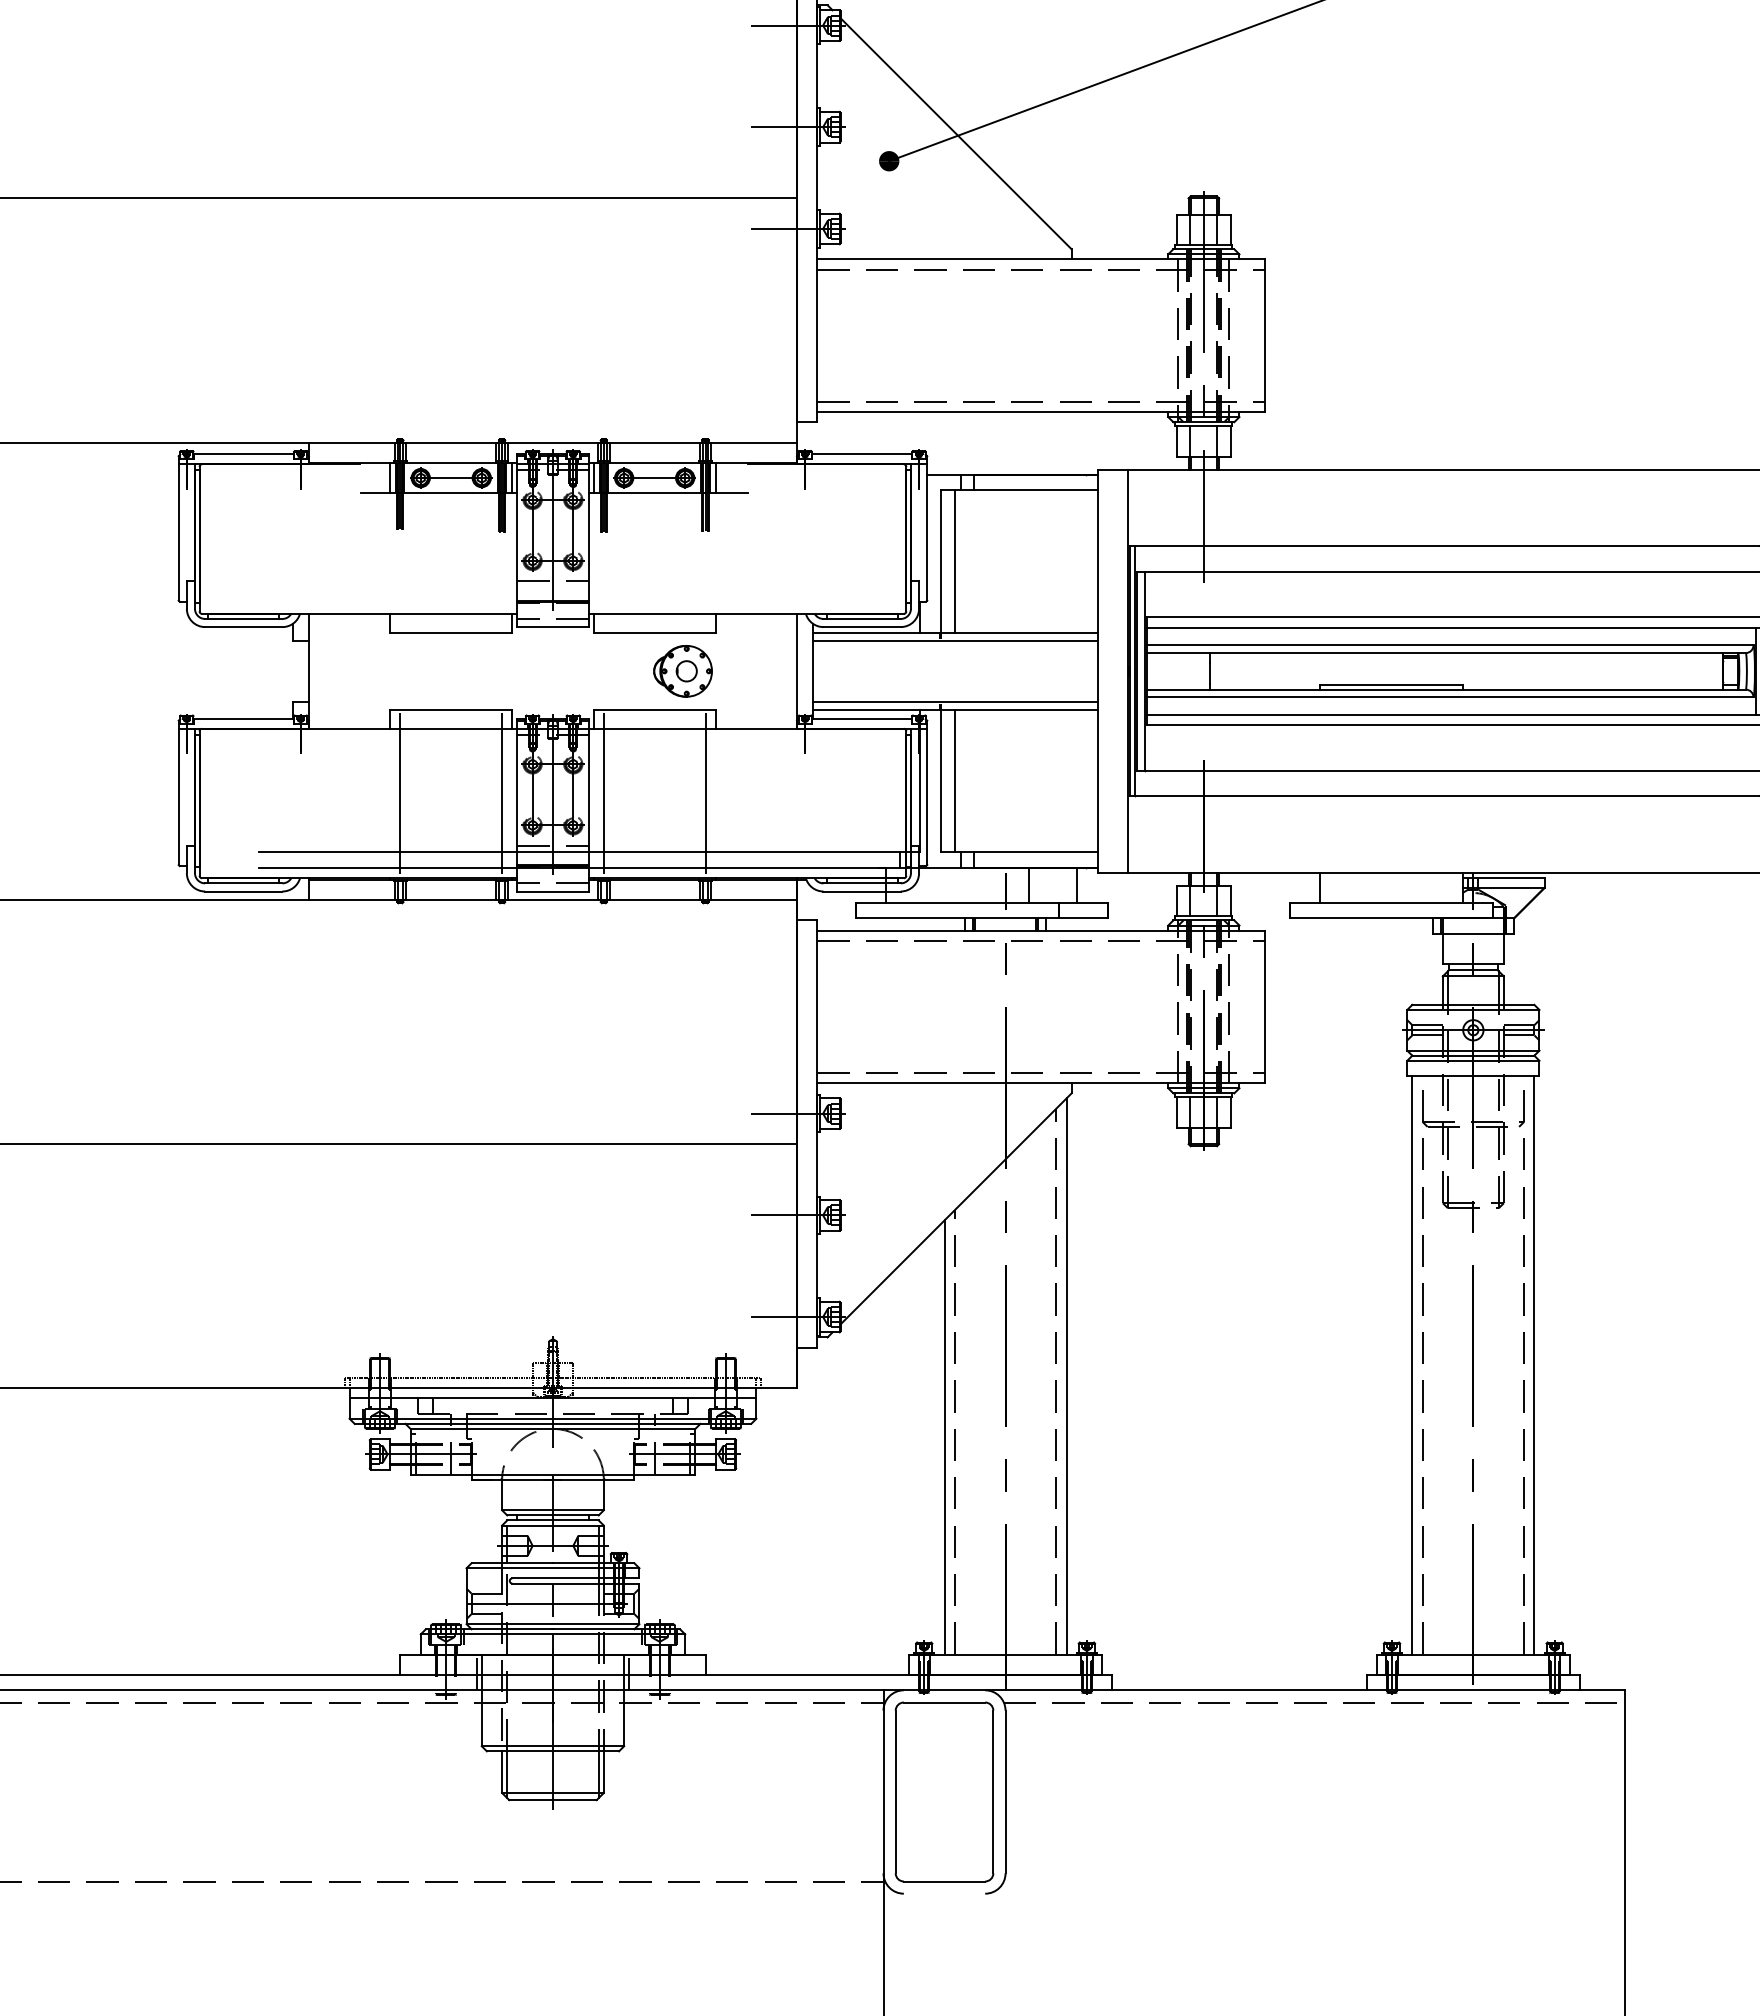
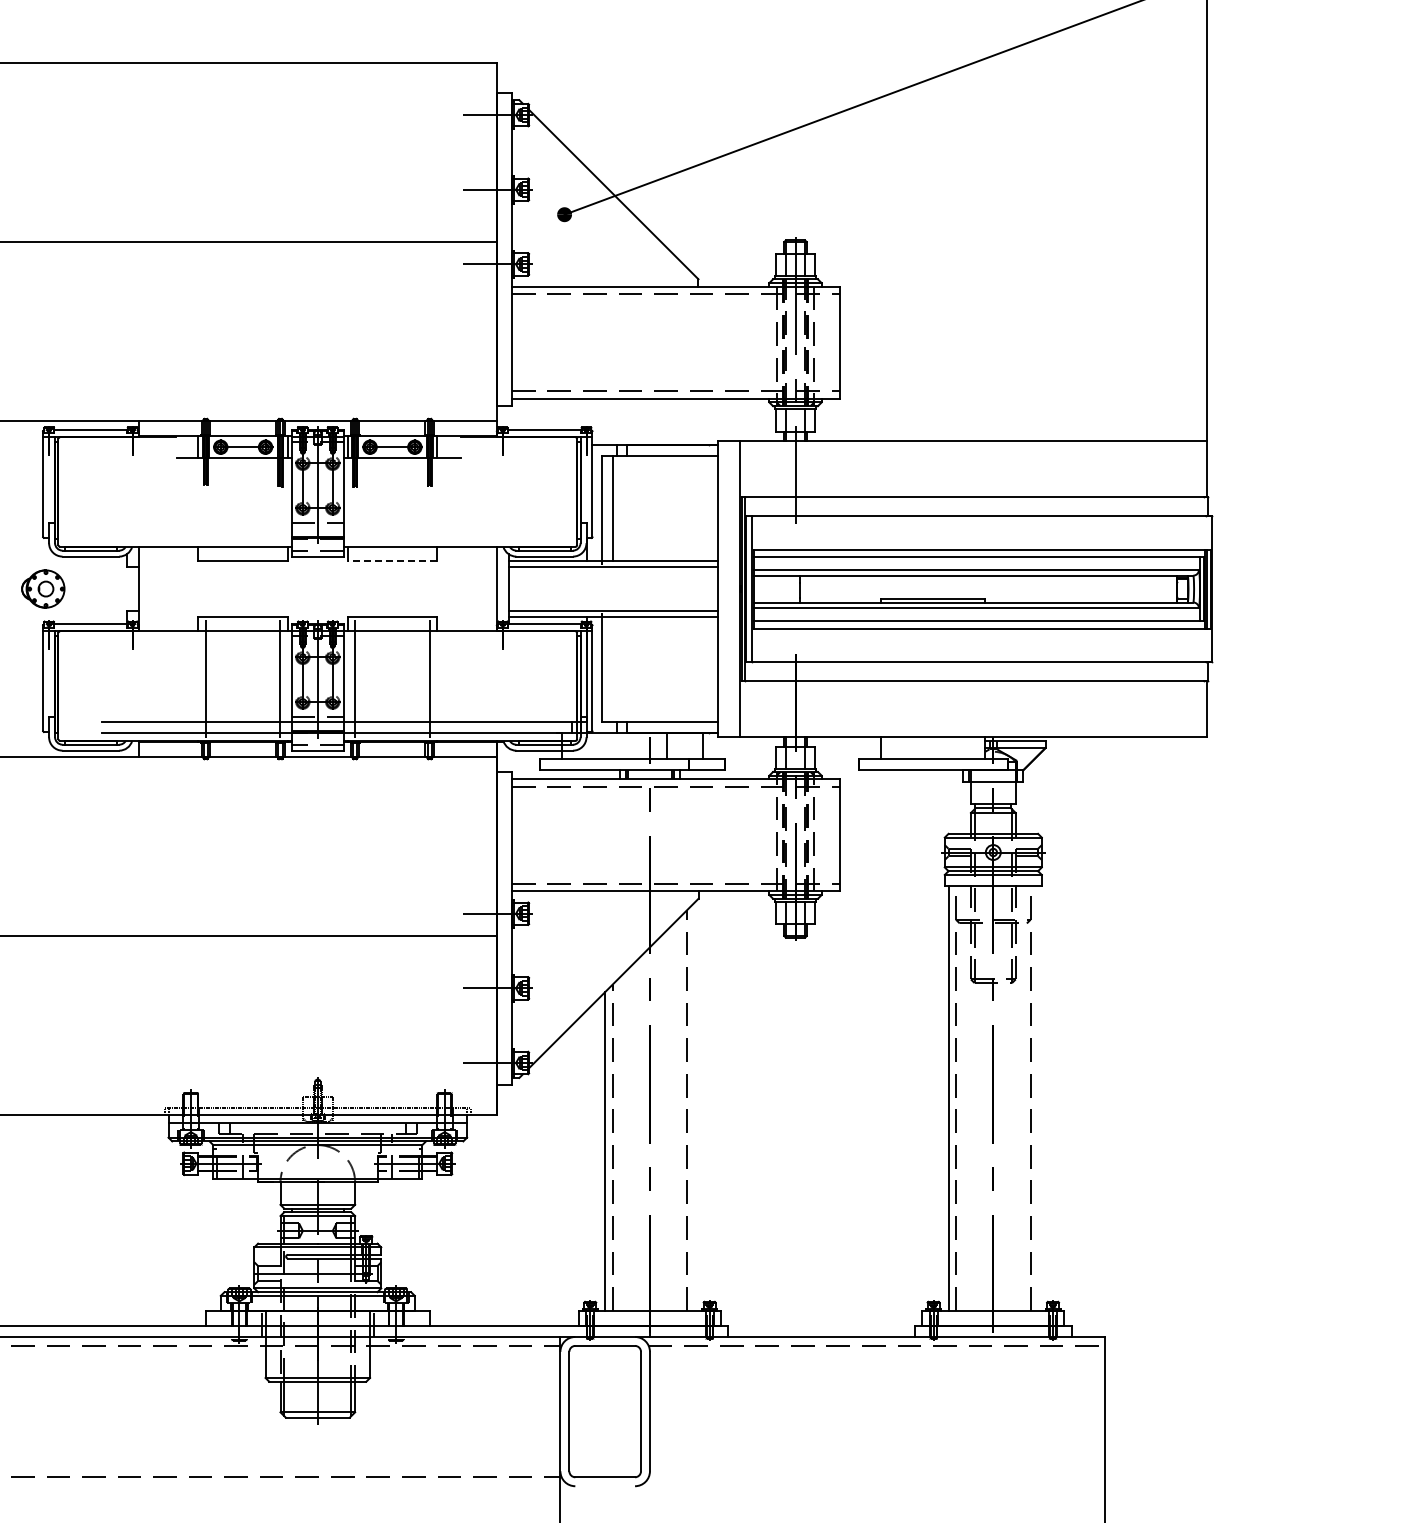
line: (654, 632) -> (392, 560), solid -> dashed
part: (683, 670) -> (43, 588), moved
line: (955, 780) -> (613, 669), removed
line: (1534, 1365) -> (1038, 1098), removed
line: (1066, 1376) -> (694, 1106), removed

